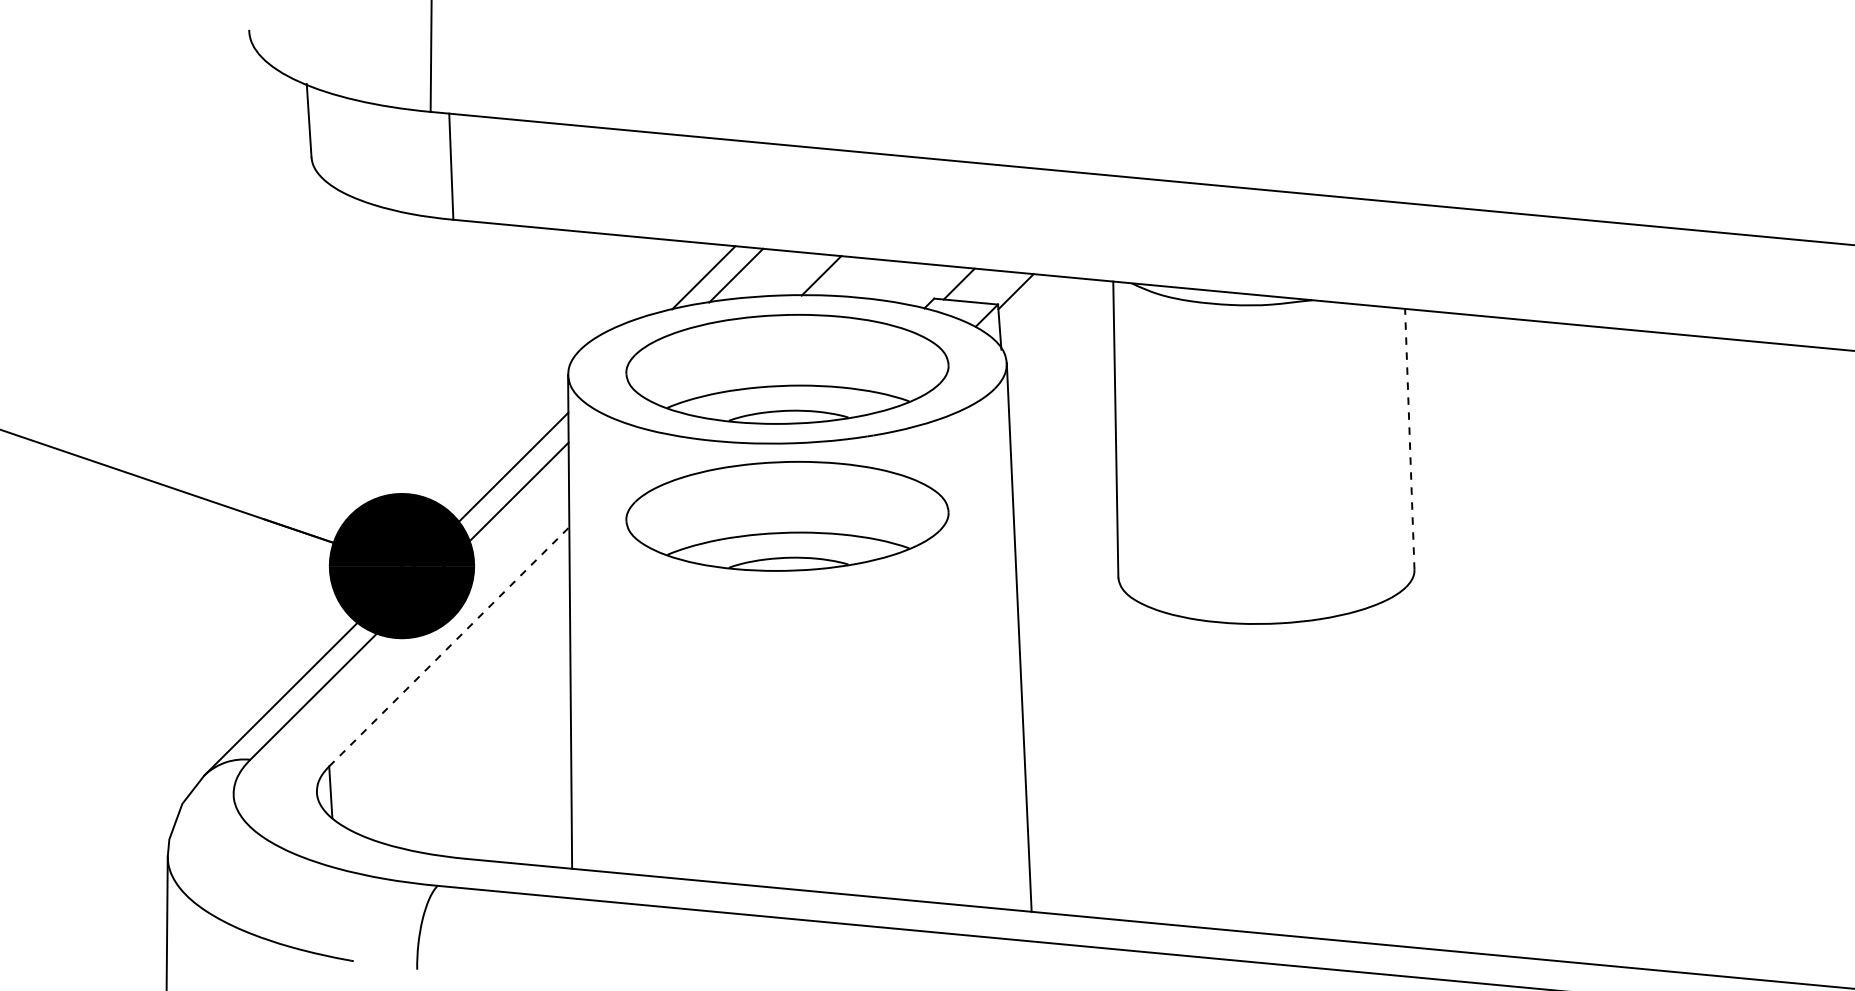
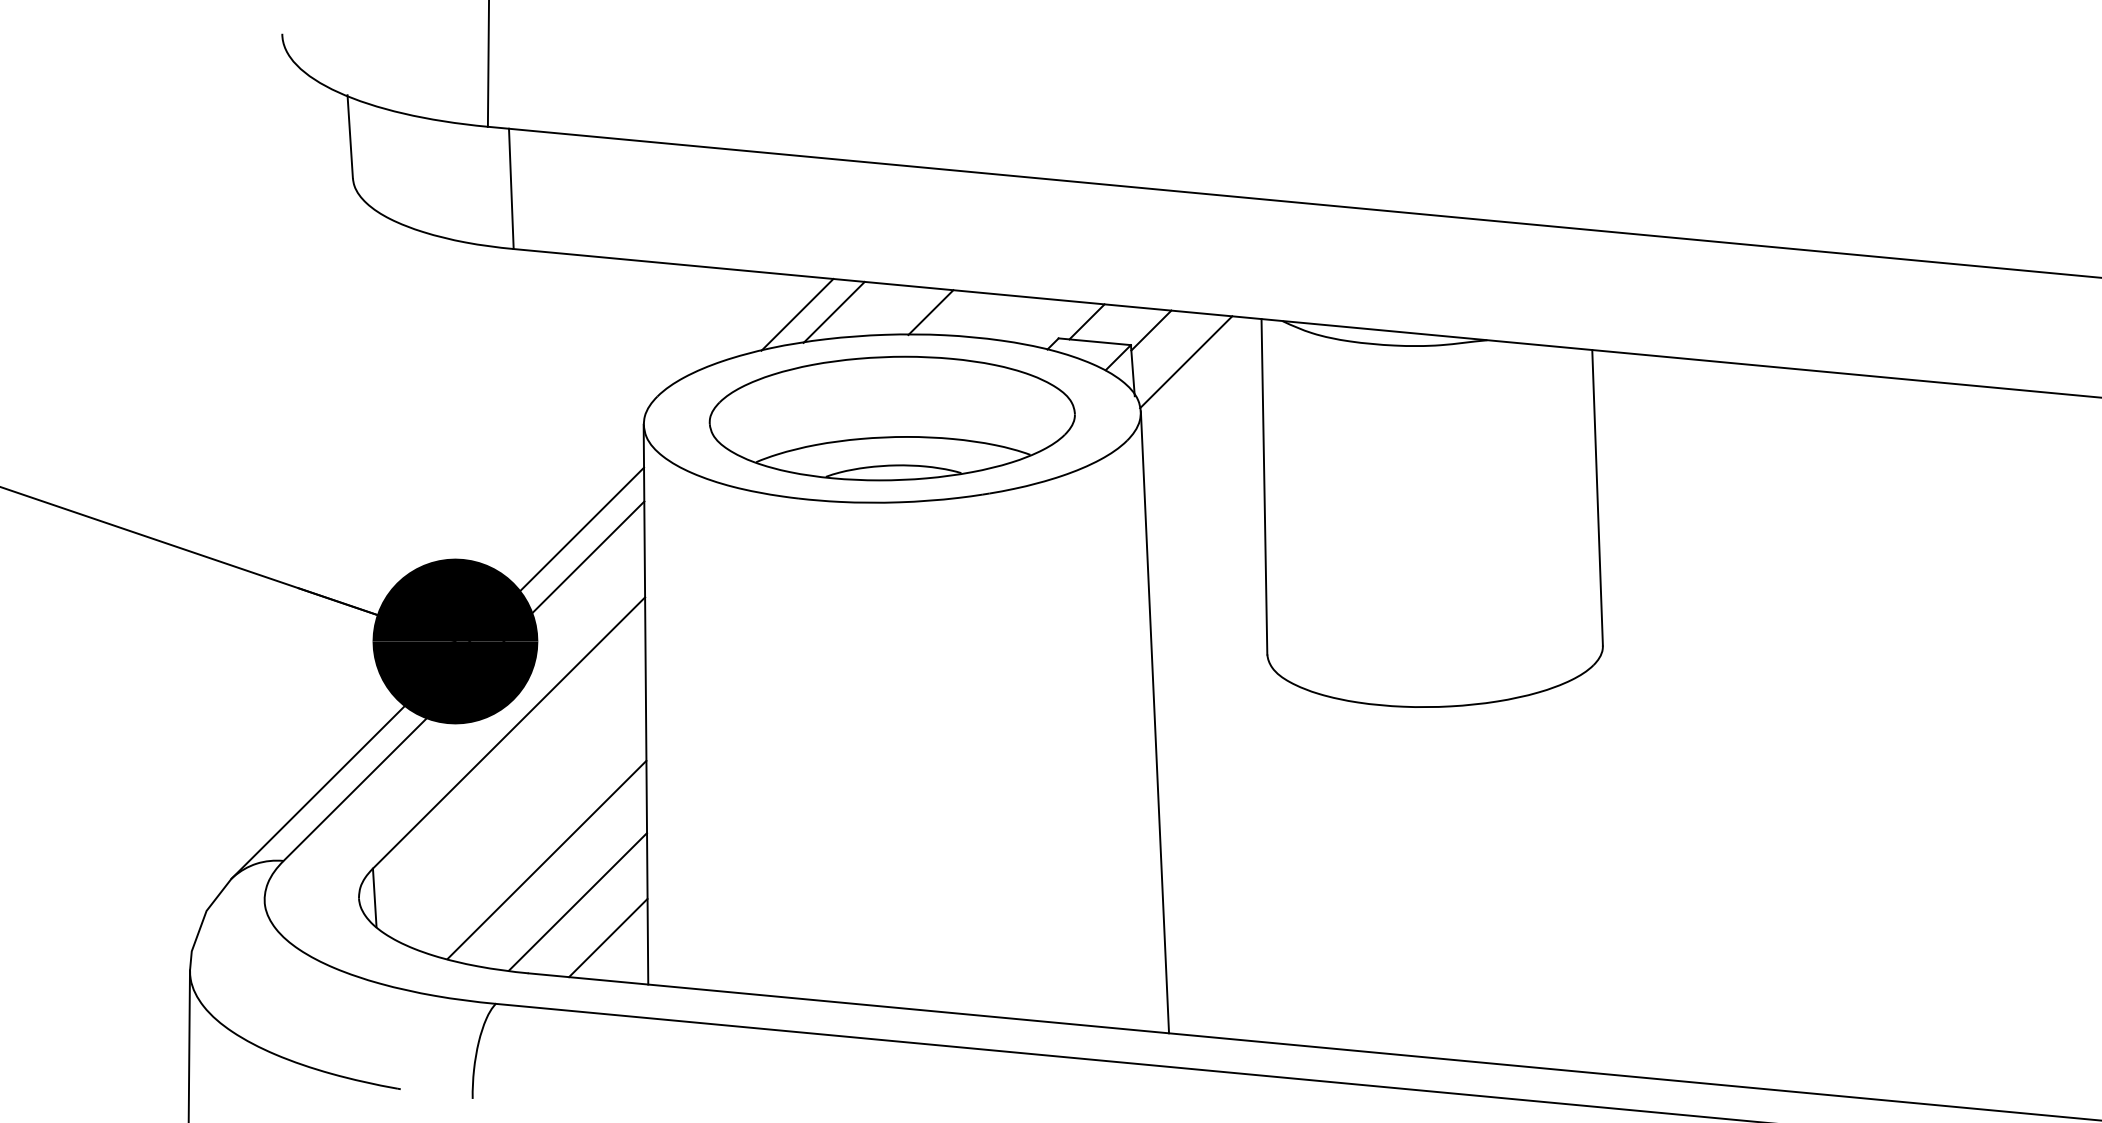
line: (1046, 319) -> (1185, 362), added
line: (1409, 439) -> (1597, 498), dashed -> solid
part: (787, 516) -> (892, 585), removed
line: (449, 646) -> (509, 732), dashed -> solid
line: (482, 758) -> (546, 859), added
line: (510, 795) -> (578, 901), added
line: (536, 827) -> (607, 937), added

